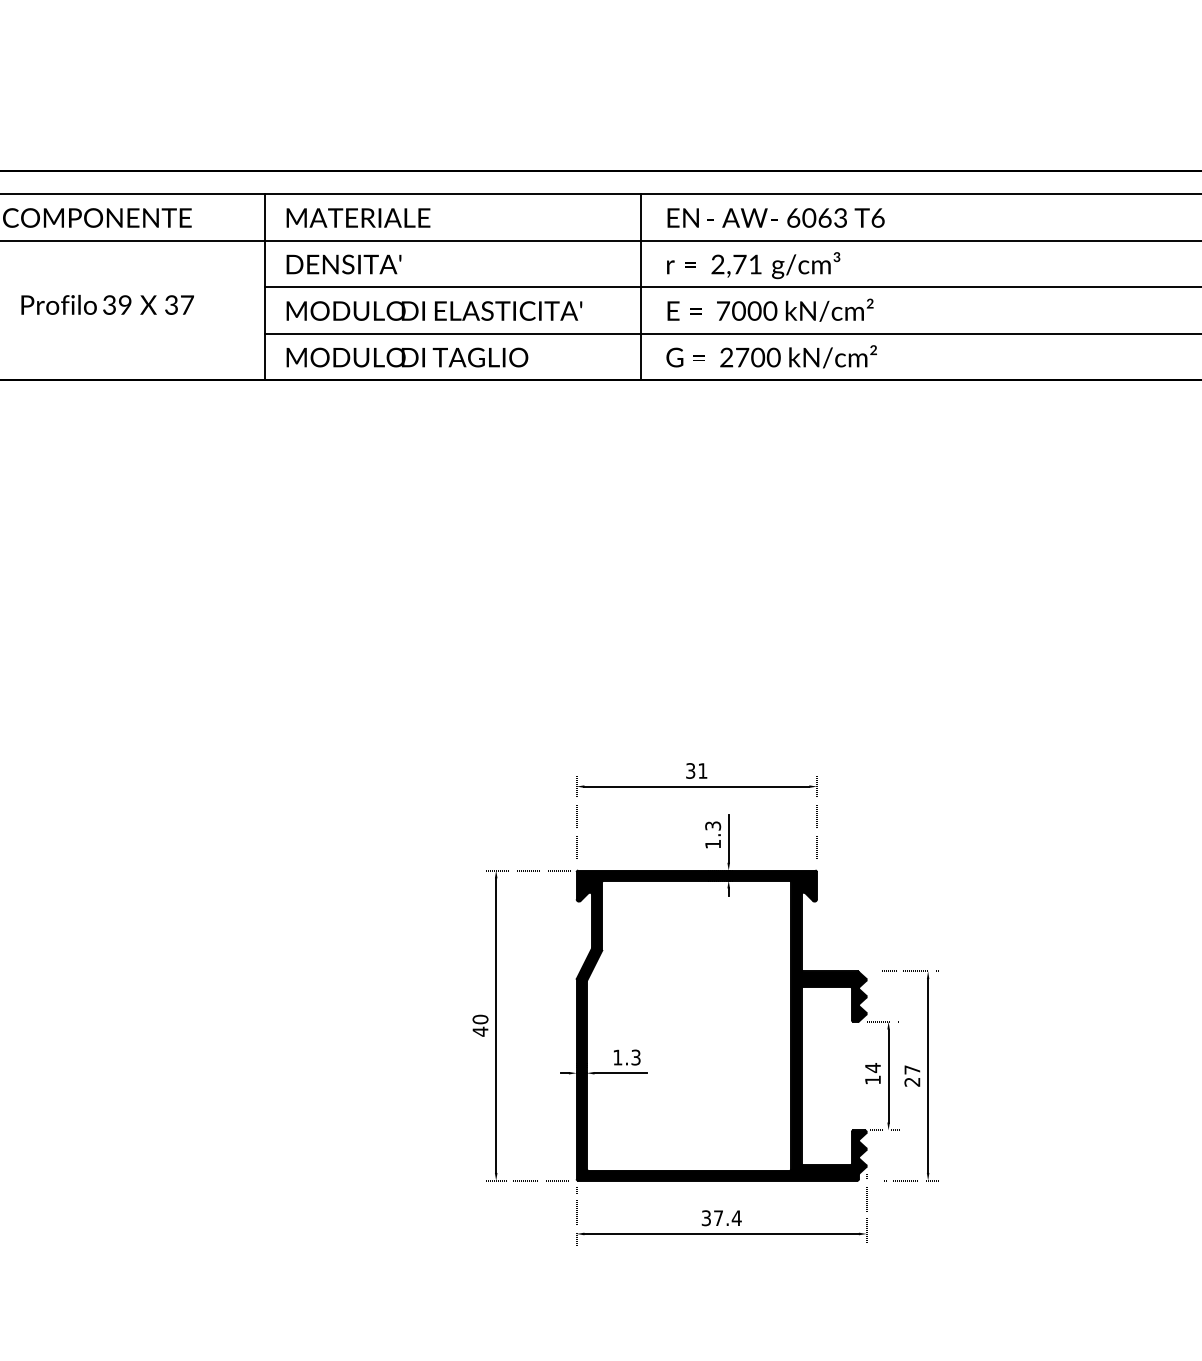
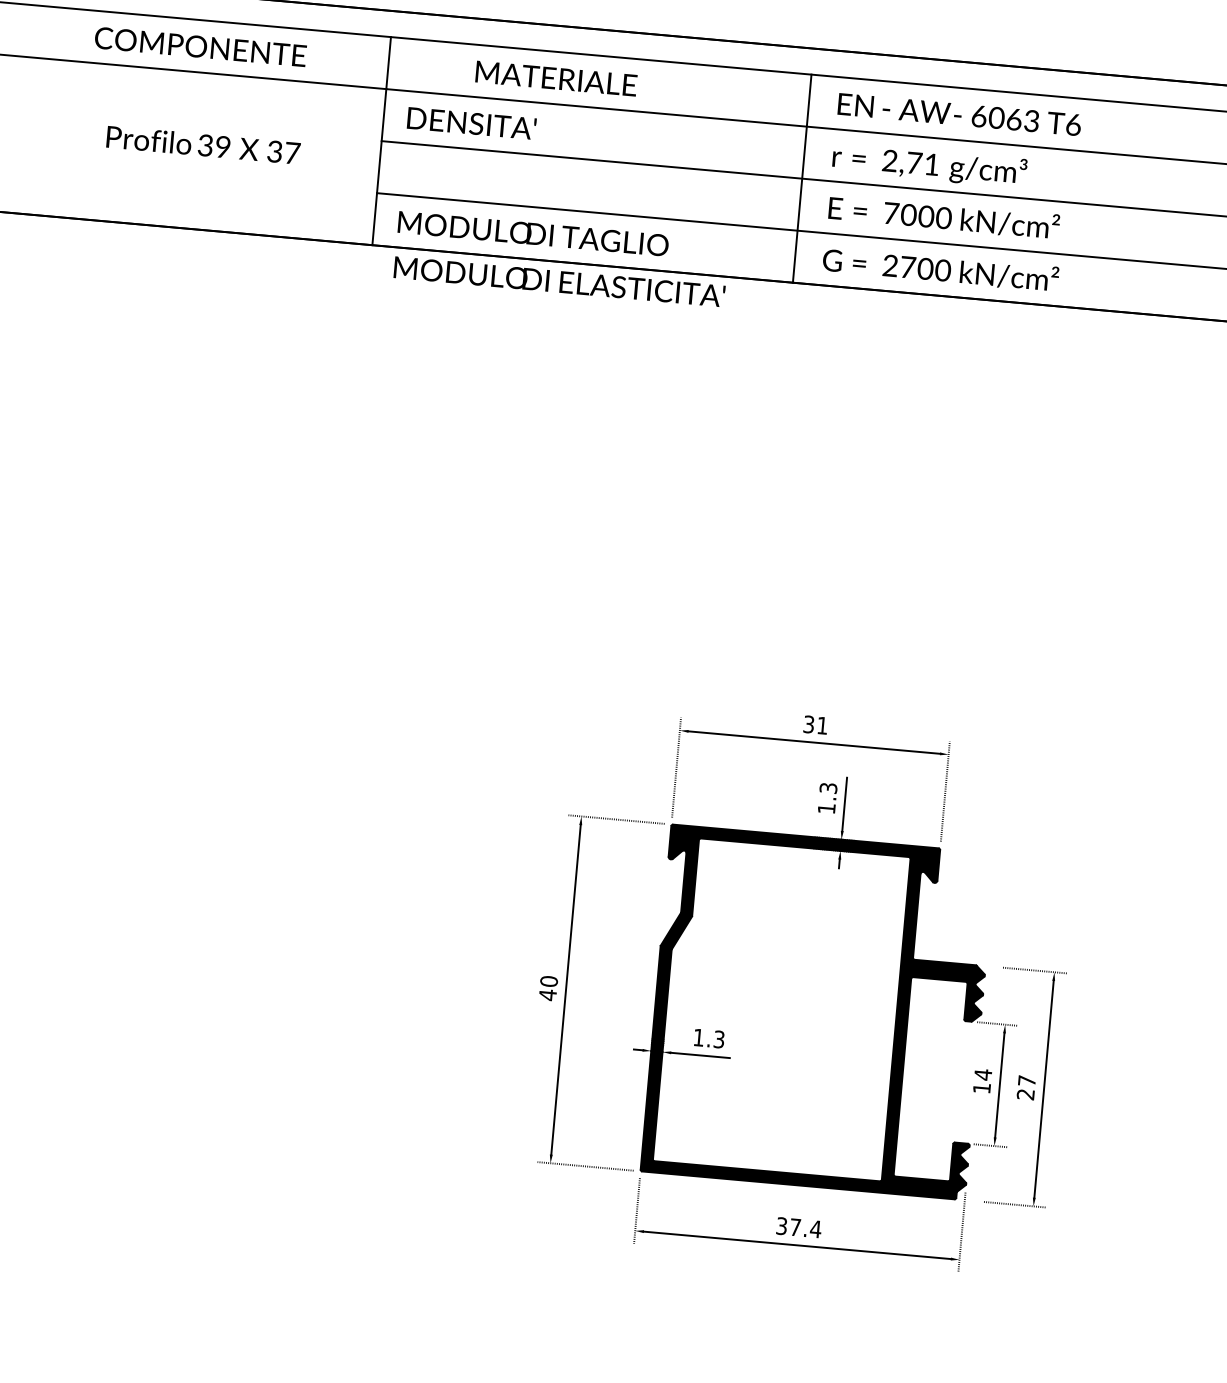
text: (358, 217) -> (556, 78), moved
text: (434, 310) -> (559, 281), moved

